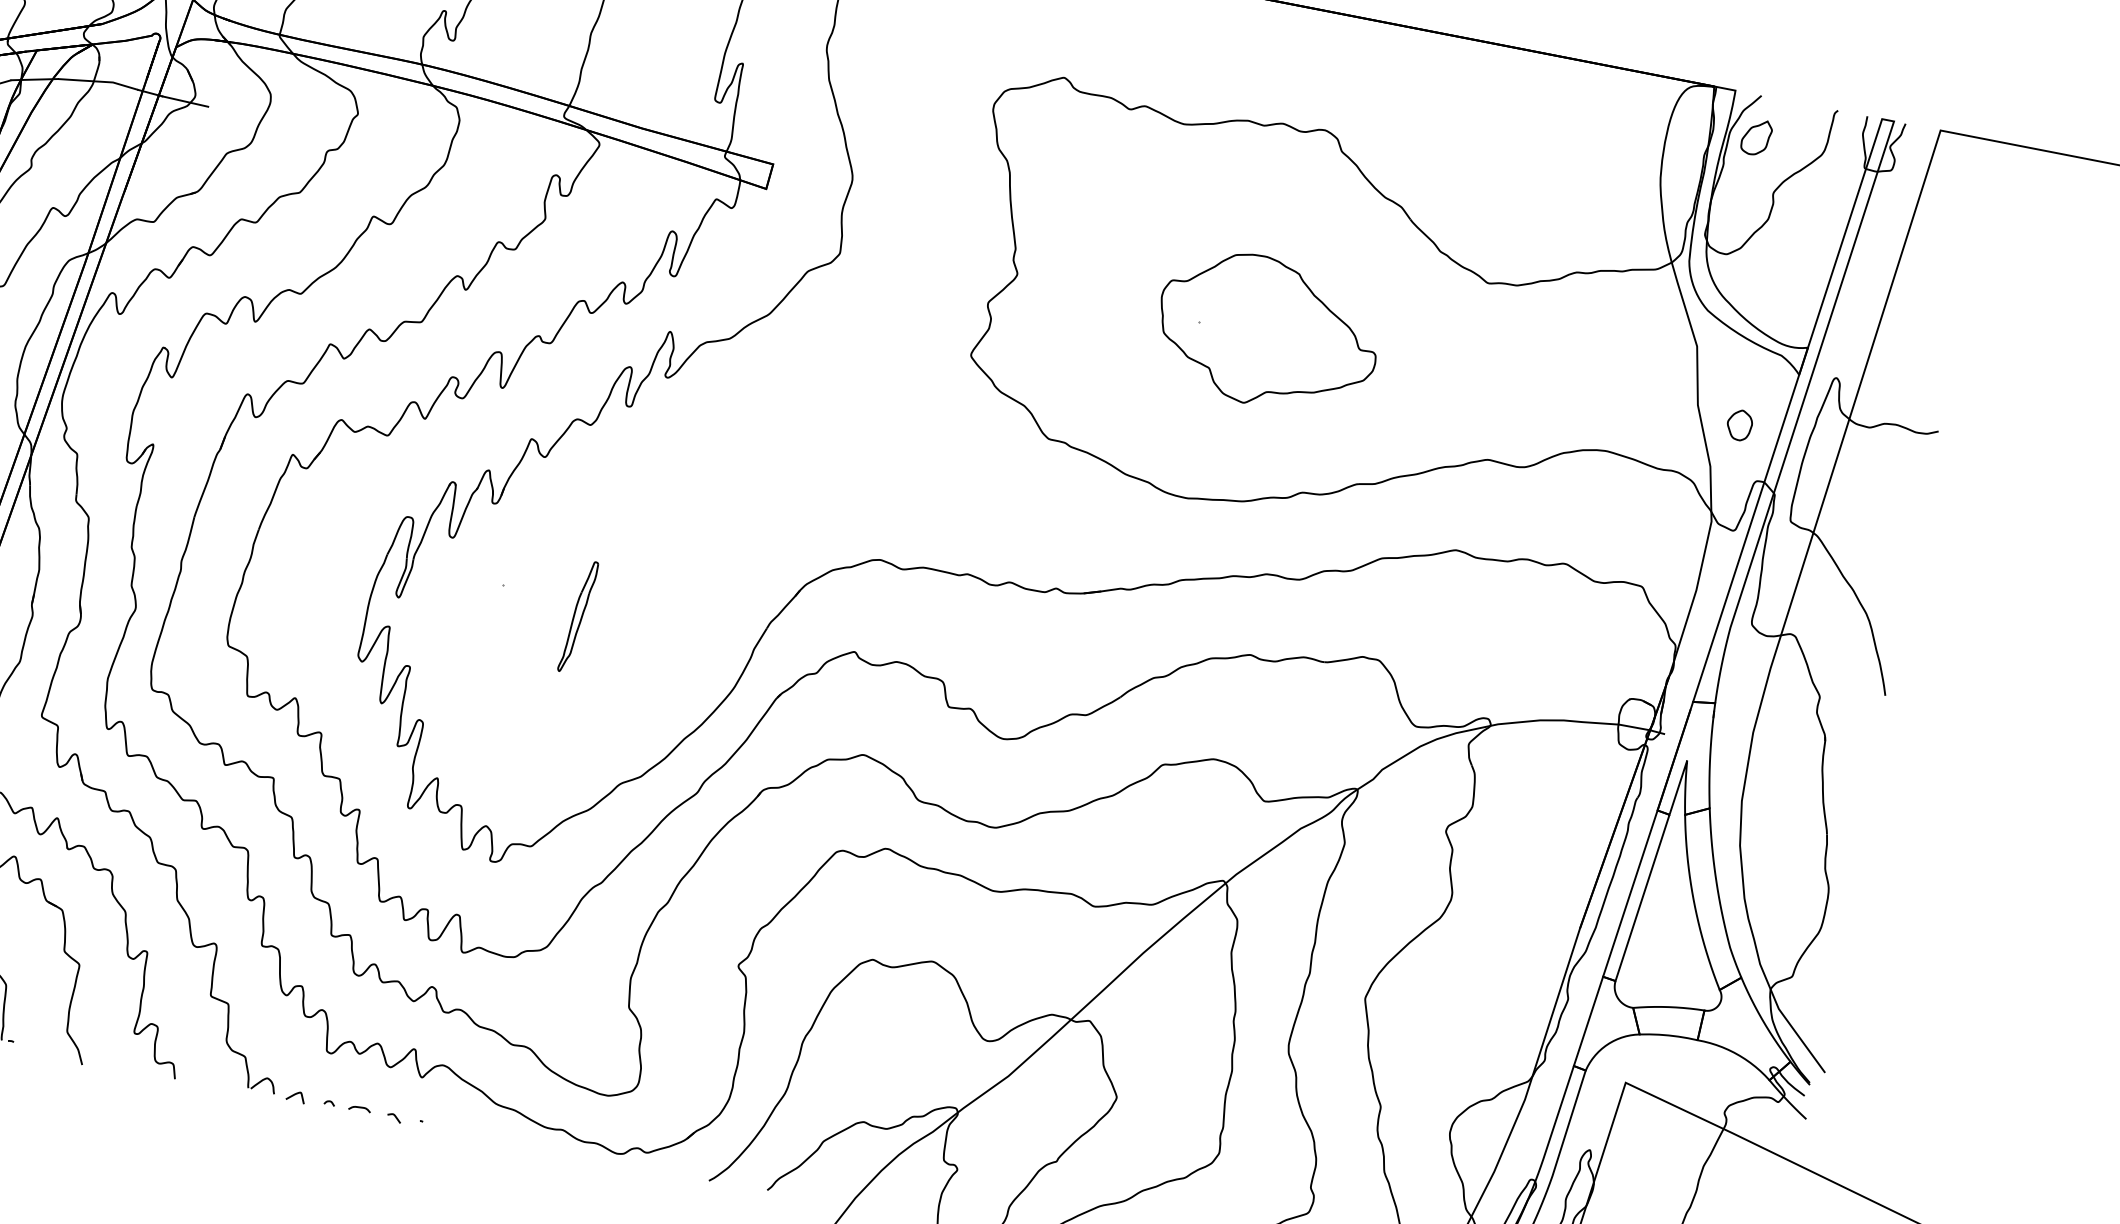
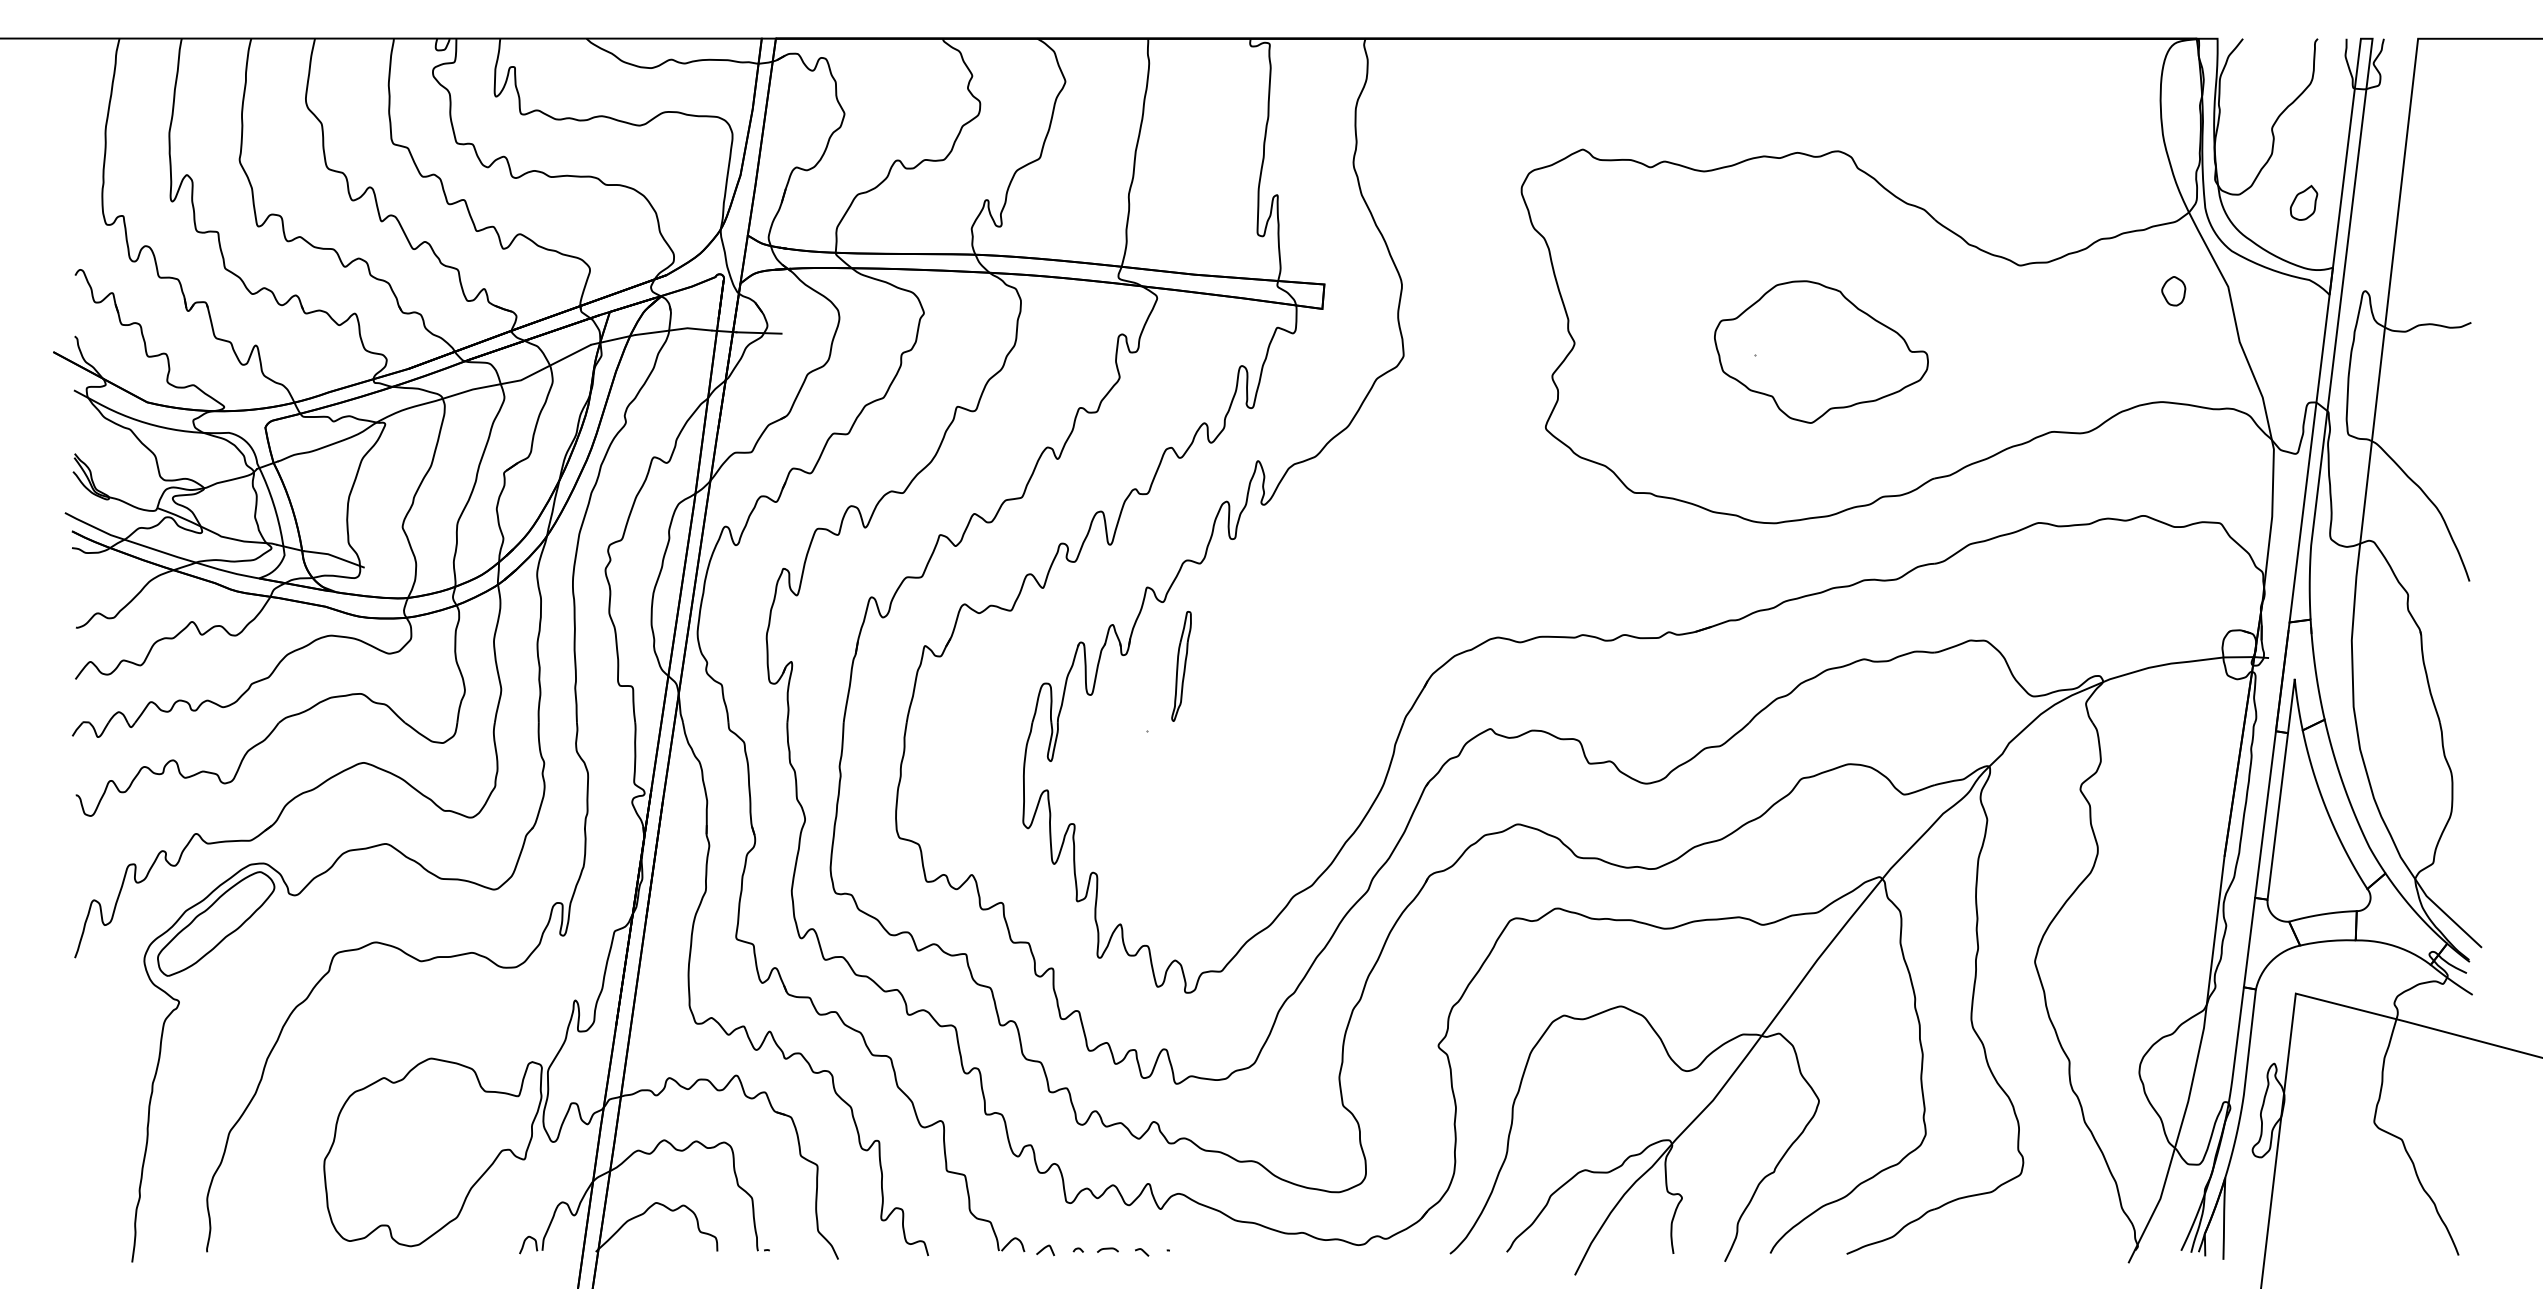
part: (1756, 136) -> (2303, 202), moved
part: (1739, 425) -> (2173, 291), moved
part: (578, 616) -> (1181, 666), moved

